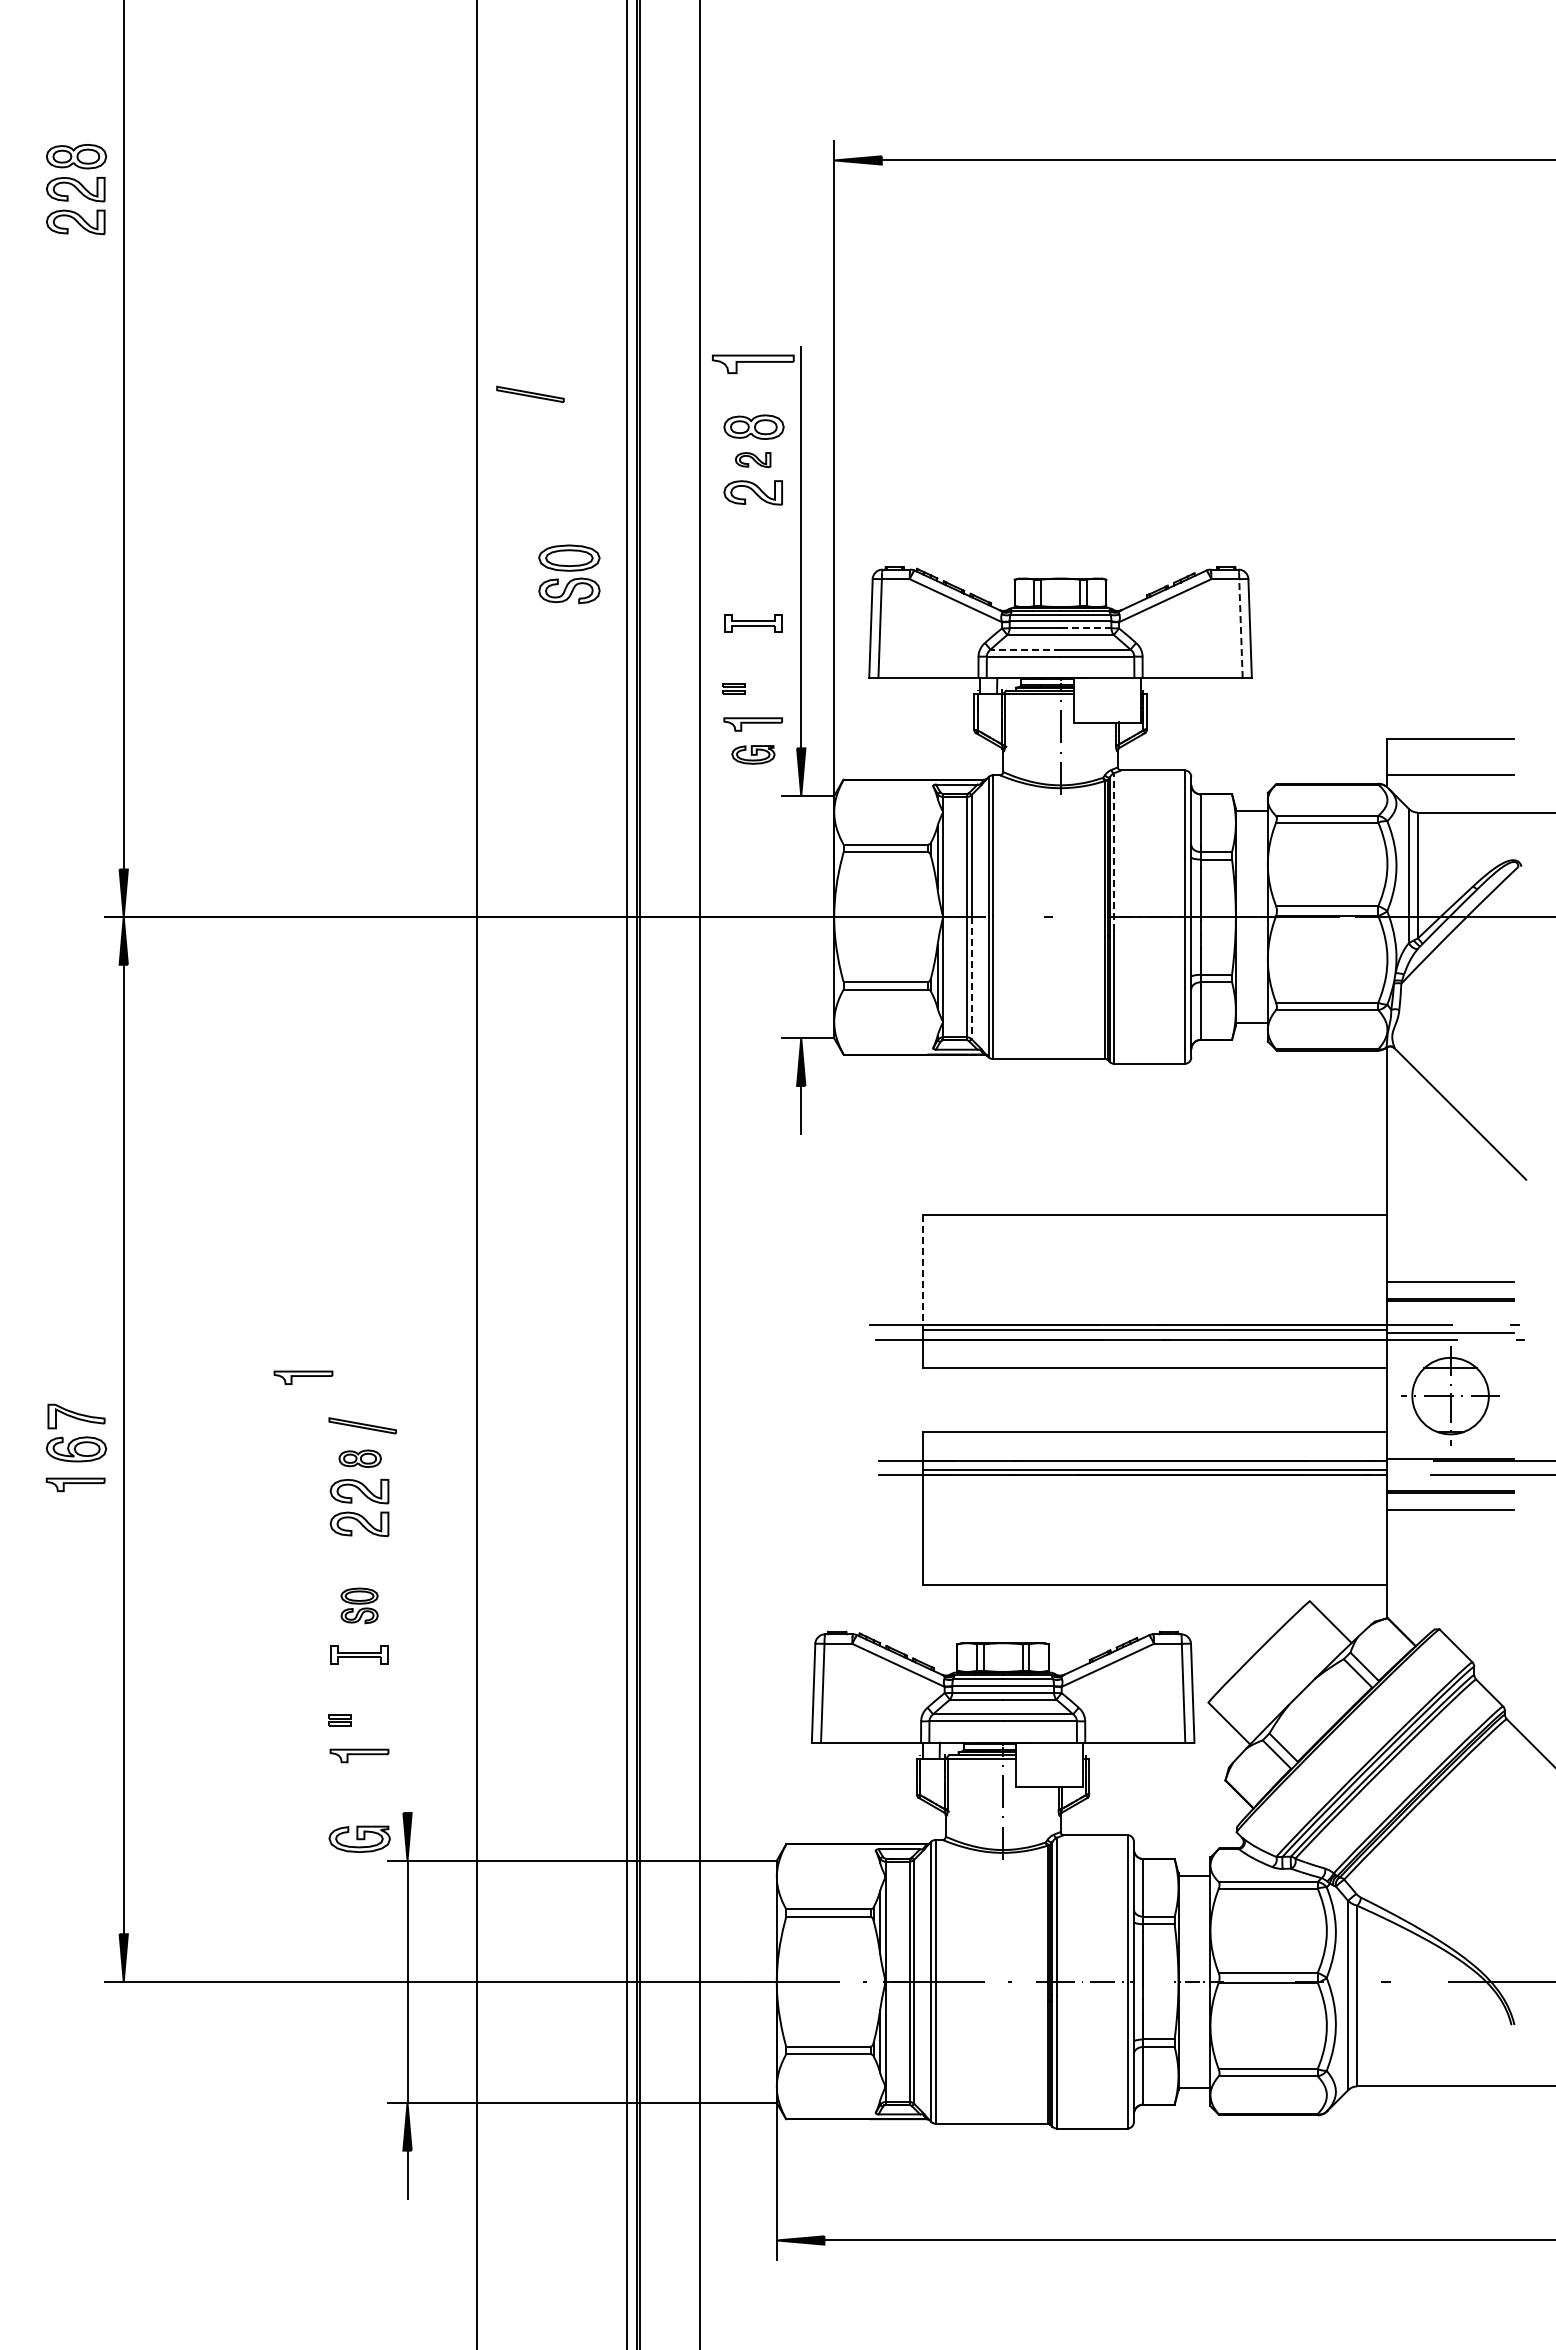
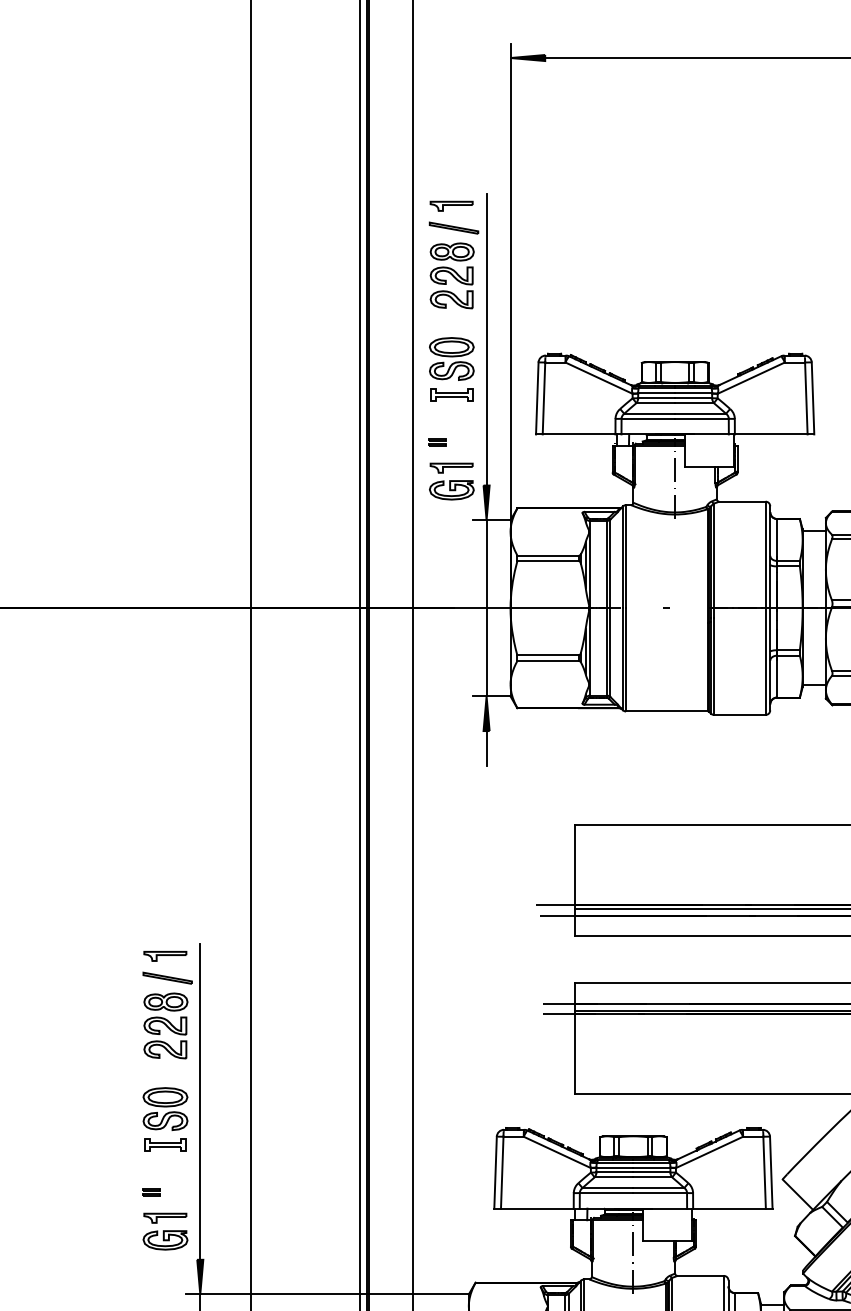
part: (752, 364) -> (451, 206), size x0.71
part: (530, 393) -> (454, 227), moved
part: (752, 459) -> (451, 275), size x1.67
part: (569, 574) -> (451, 359), moved
line: (1086, 628) -> (694, 398), dashed -> solid
line: (1240, 628) -> (806, 398), dashed -> solid
line: (1025, 649) -> (649, 413), dashed -> solid
part: (753, 754) -> (451, 490), size x1.43
line: (1114, 852) -> (714, 561), dashed -> solid
line: (801, 917) -> (486, 608), added
line: (971, 978) -> (610, 652), dashed -> solid
line: (923, 1270) -> (575, 865), dashed -> solid
part: (303, 1377) -> (165, 956), moved
part: (359, 1458) -> (165, 1001), size x1.43
line: (407, 1595) -> (200, 1101), added
part: (359, 1605) -> (165, 1108), size x1.67
part: (359, 1838) -> (165, 1239), moved

